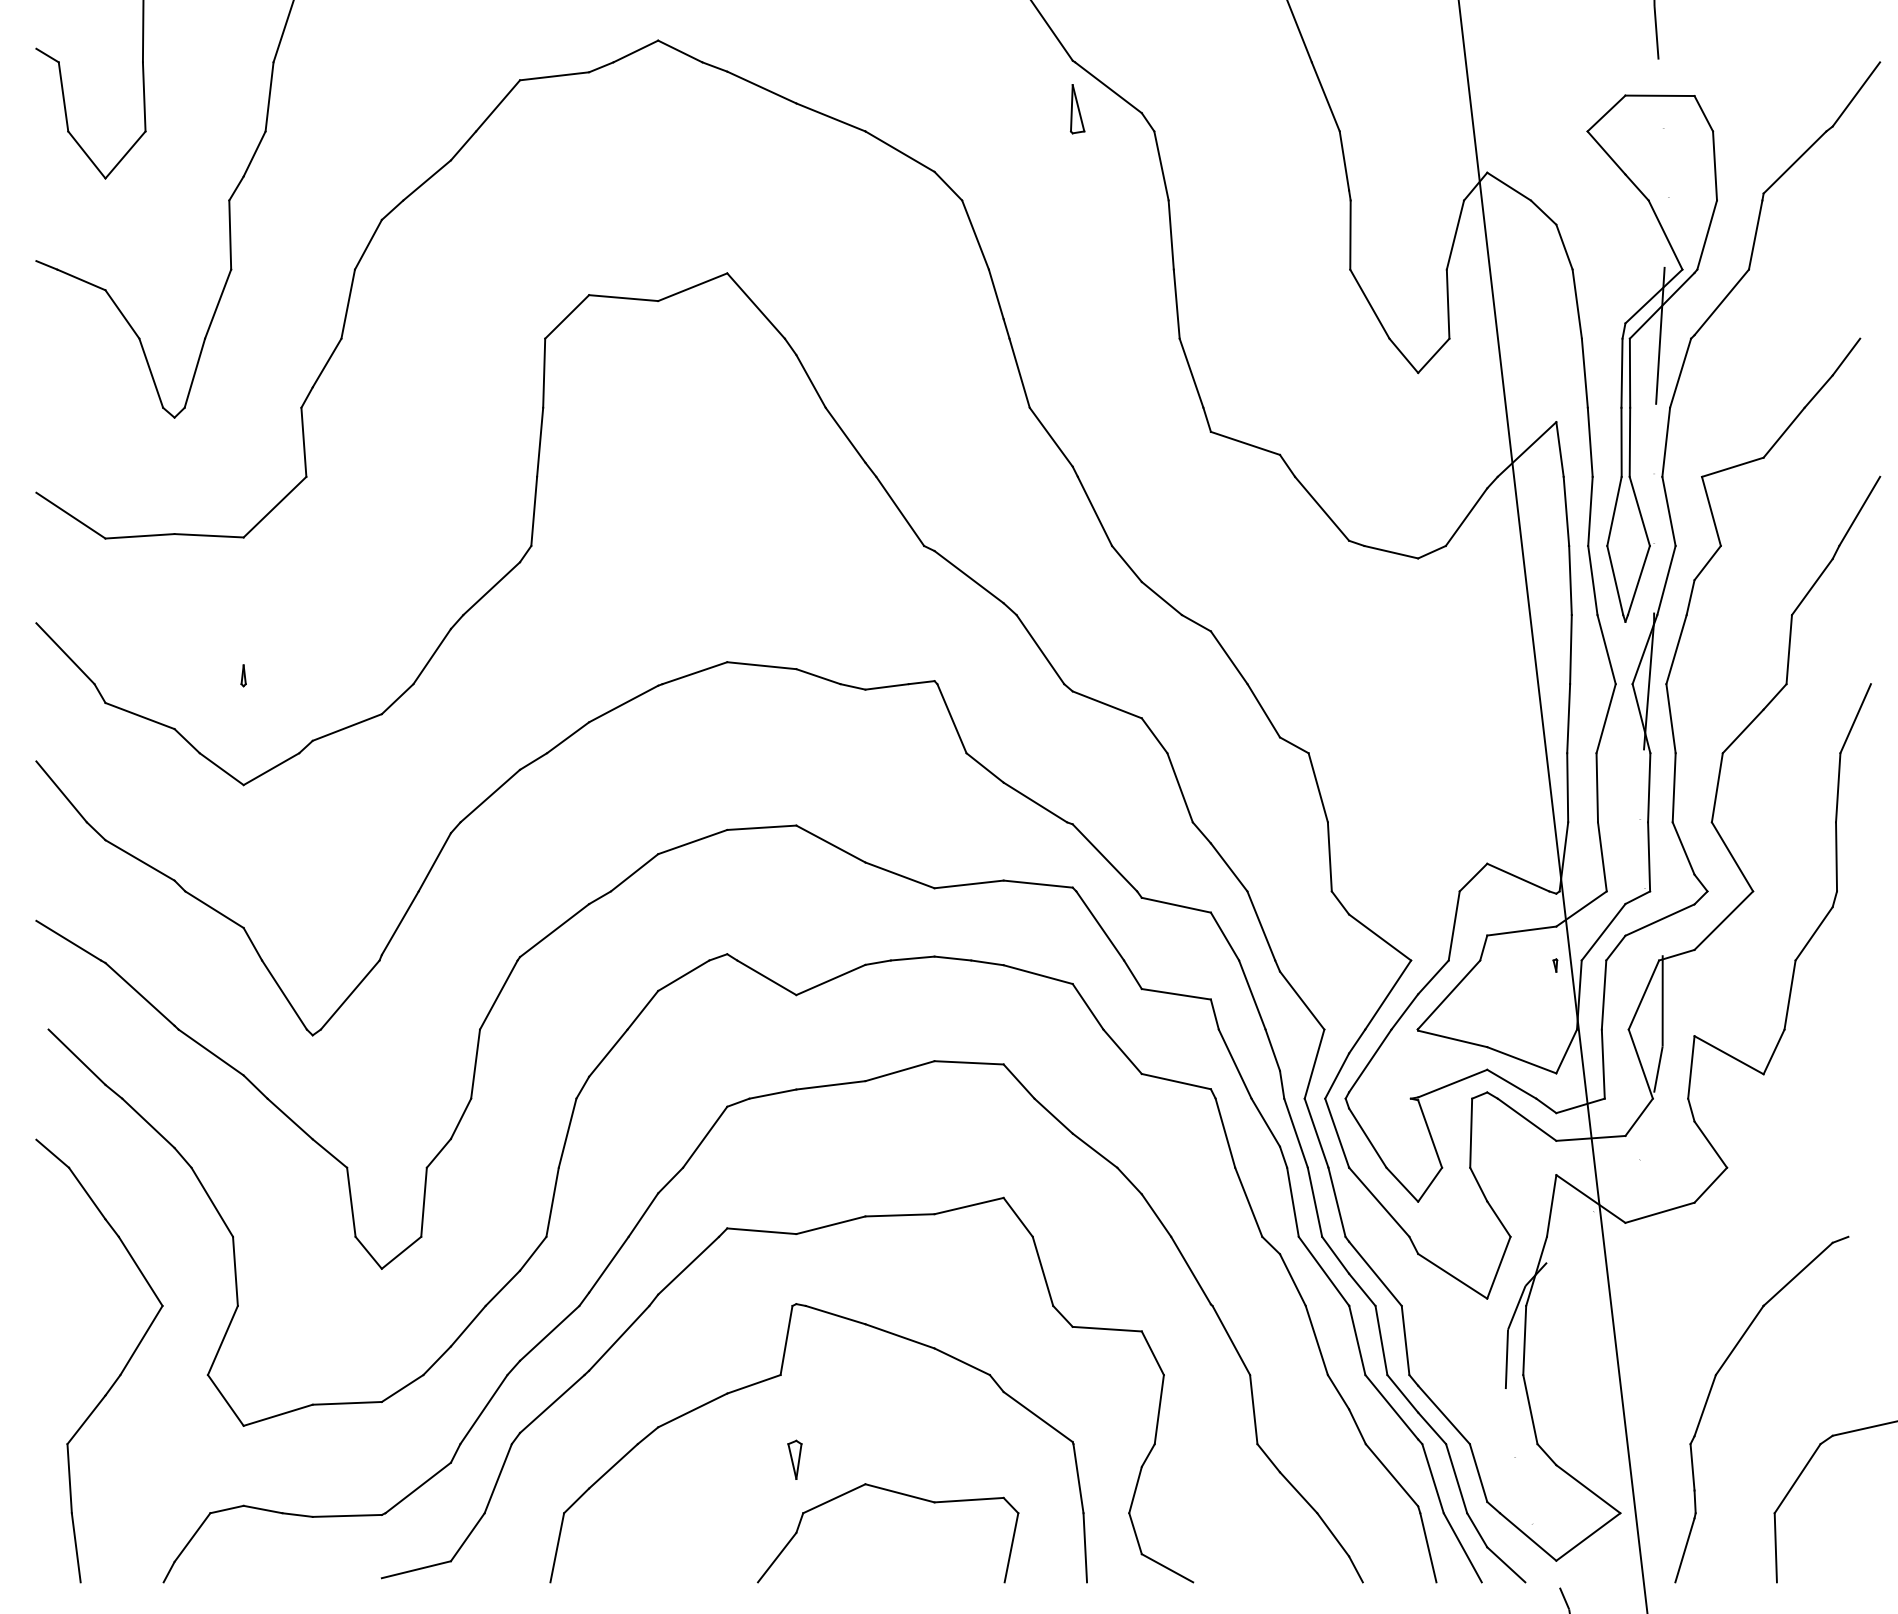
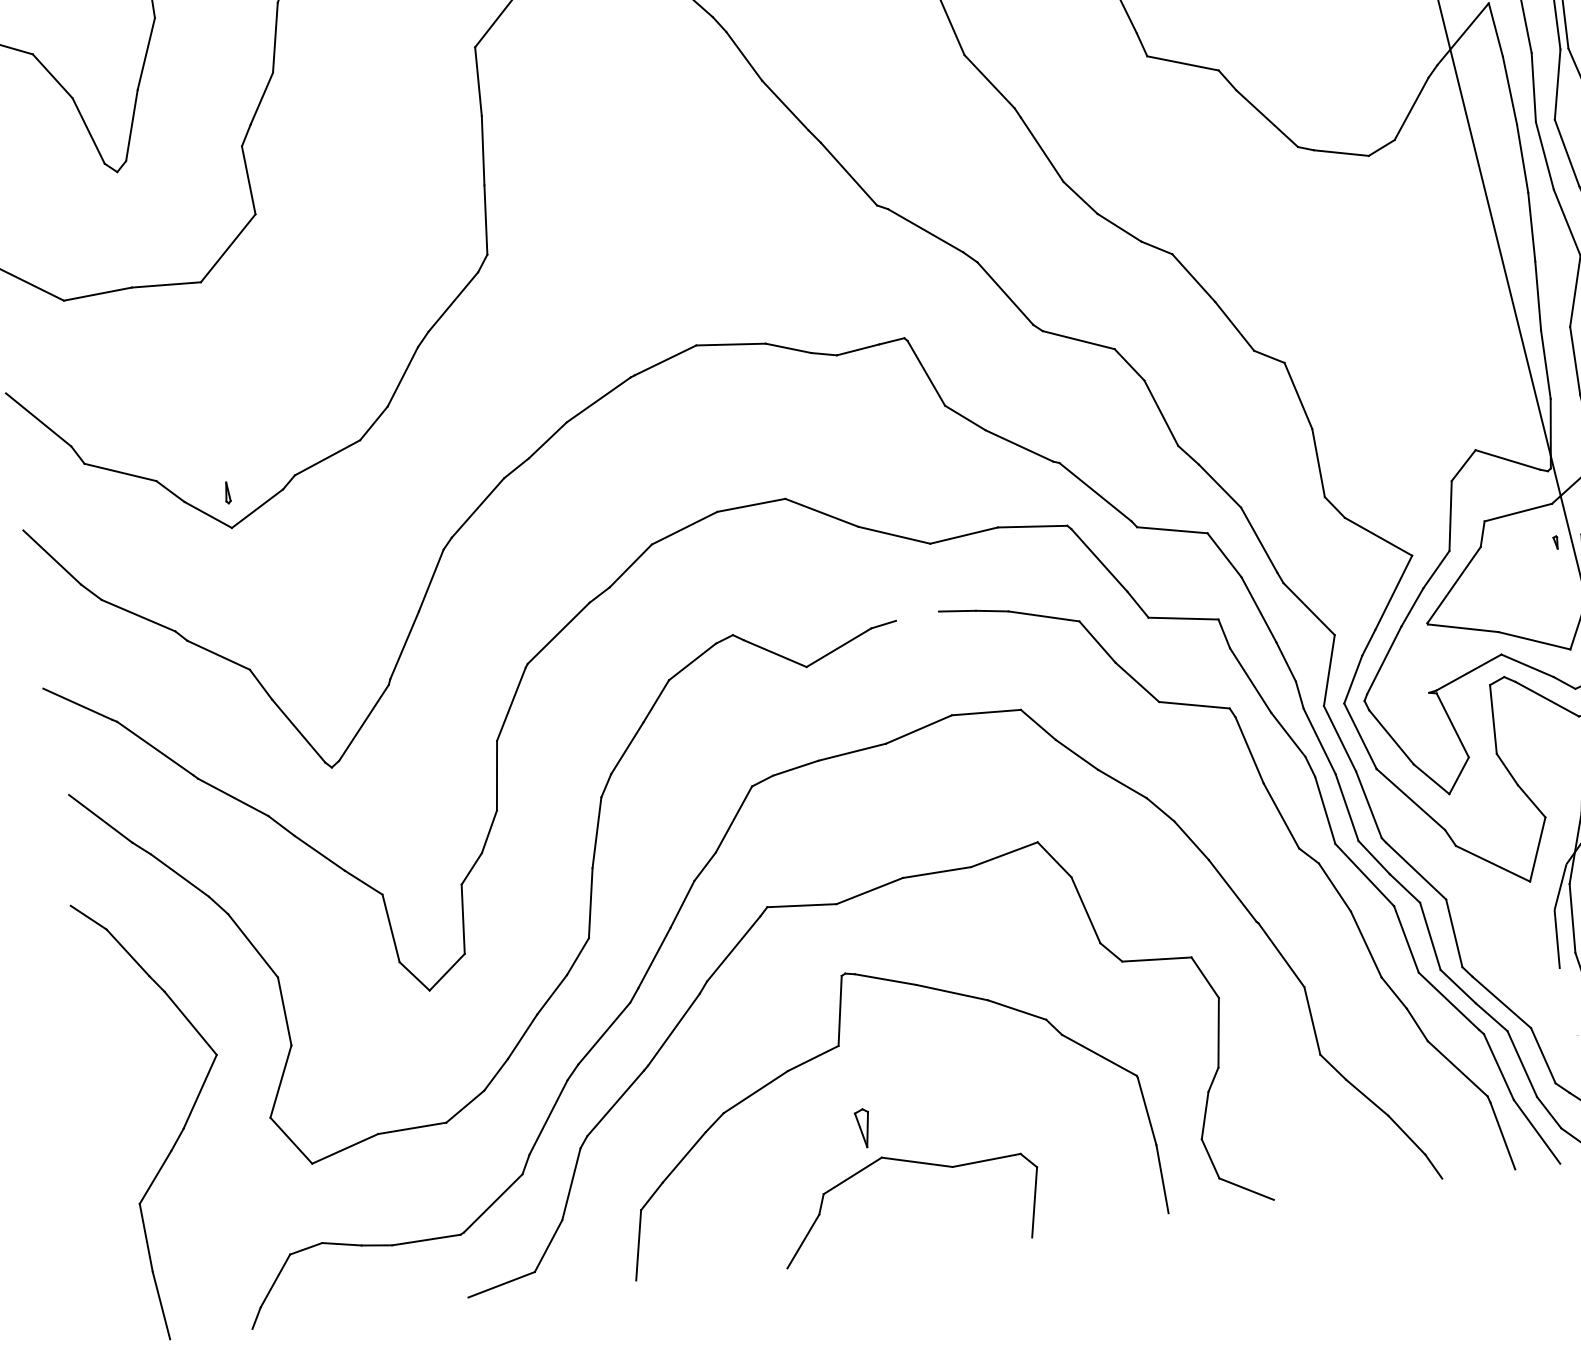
part: (243, 675) -> (227, 492), moved
line: (912, 958) -> (917, 616), removed
part: (899, 1494) -> (916, 1163), moved

